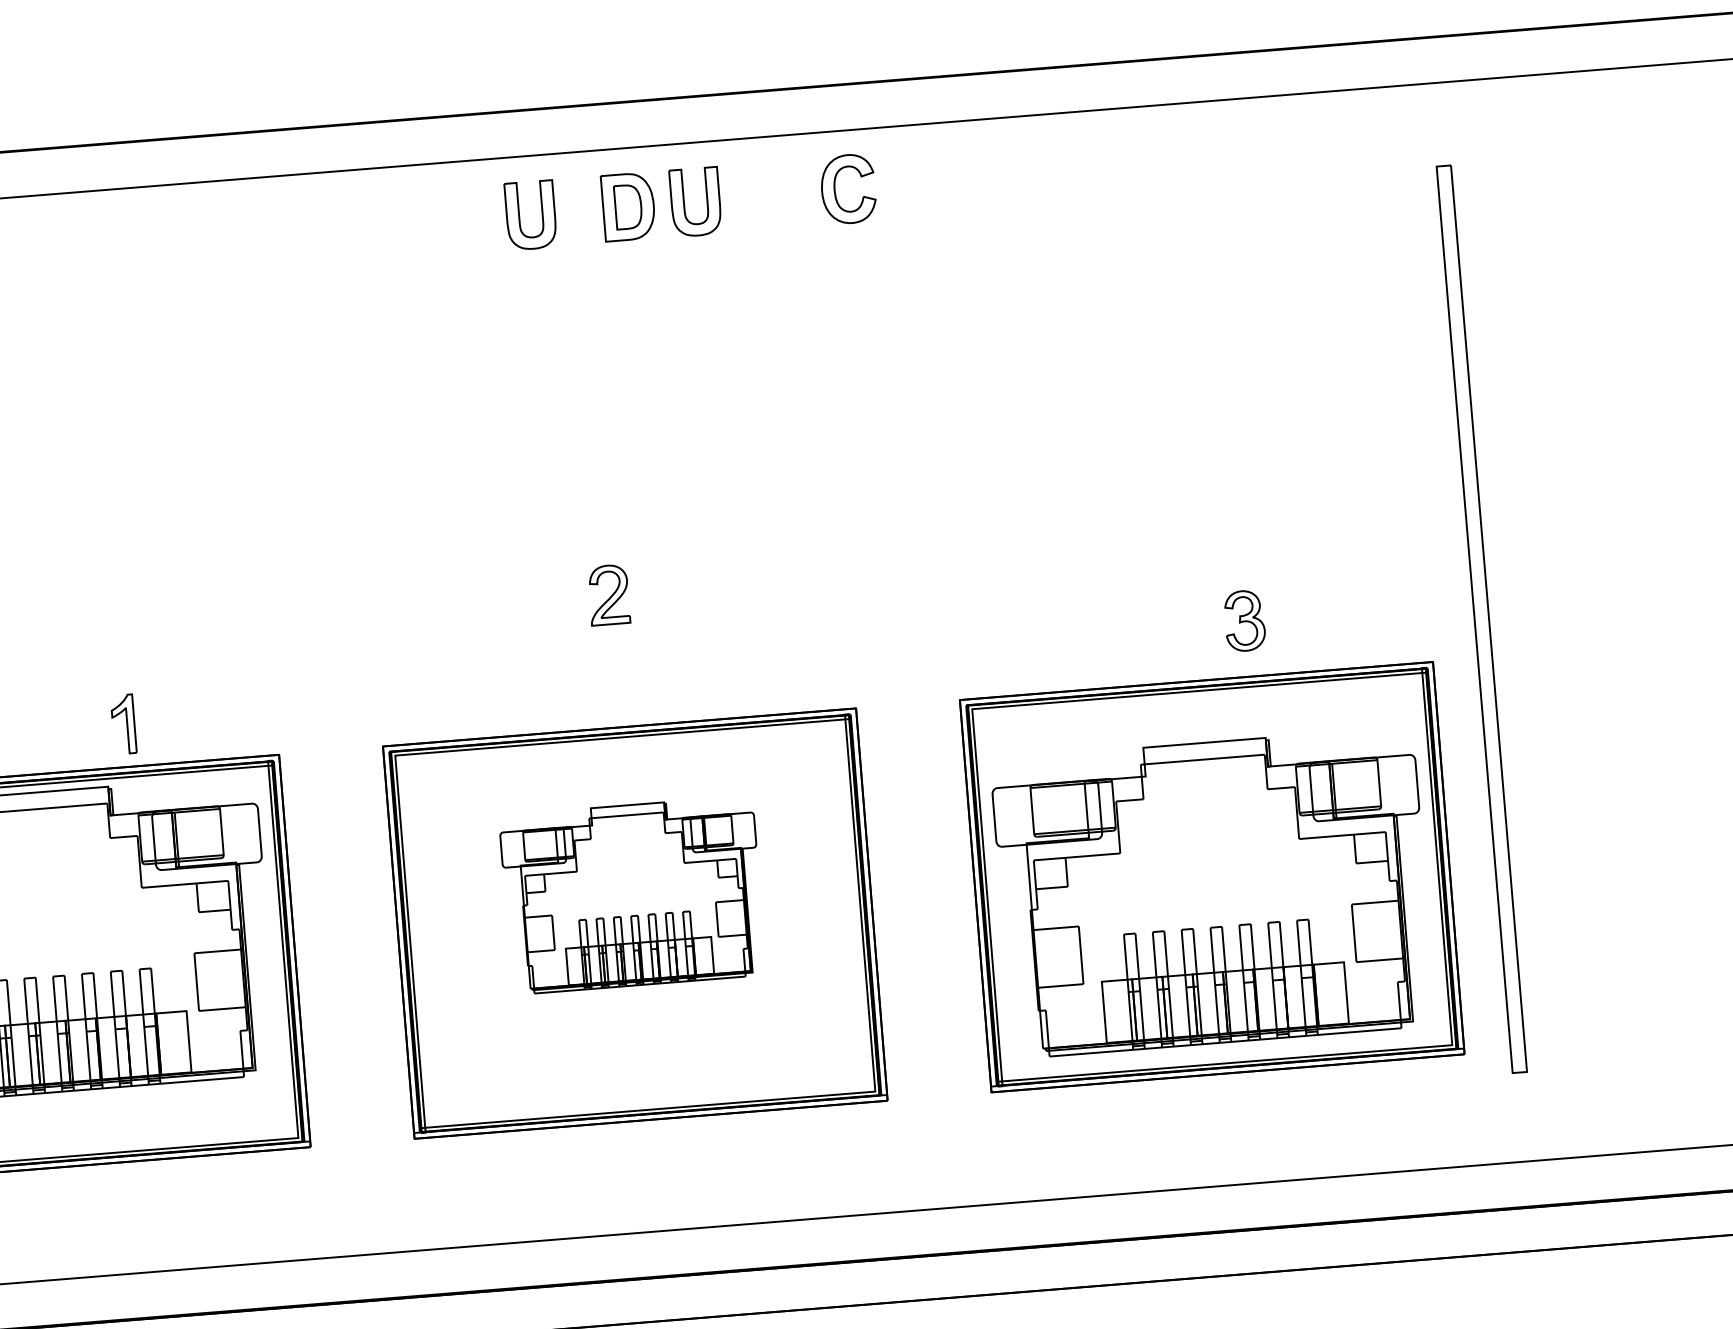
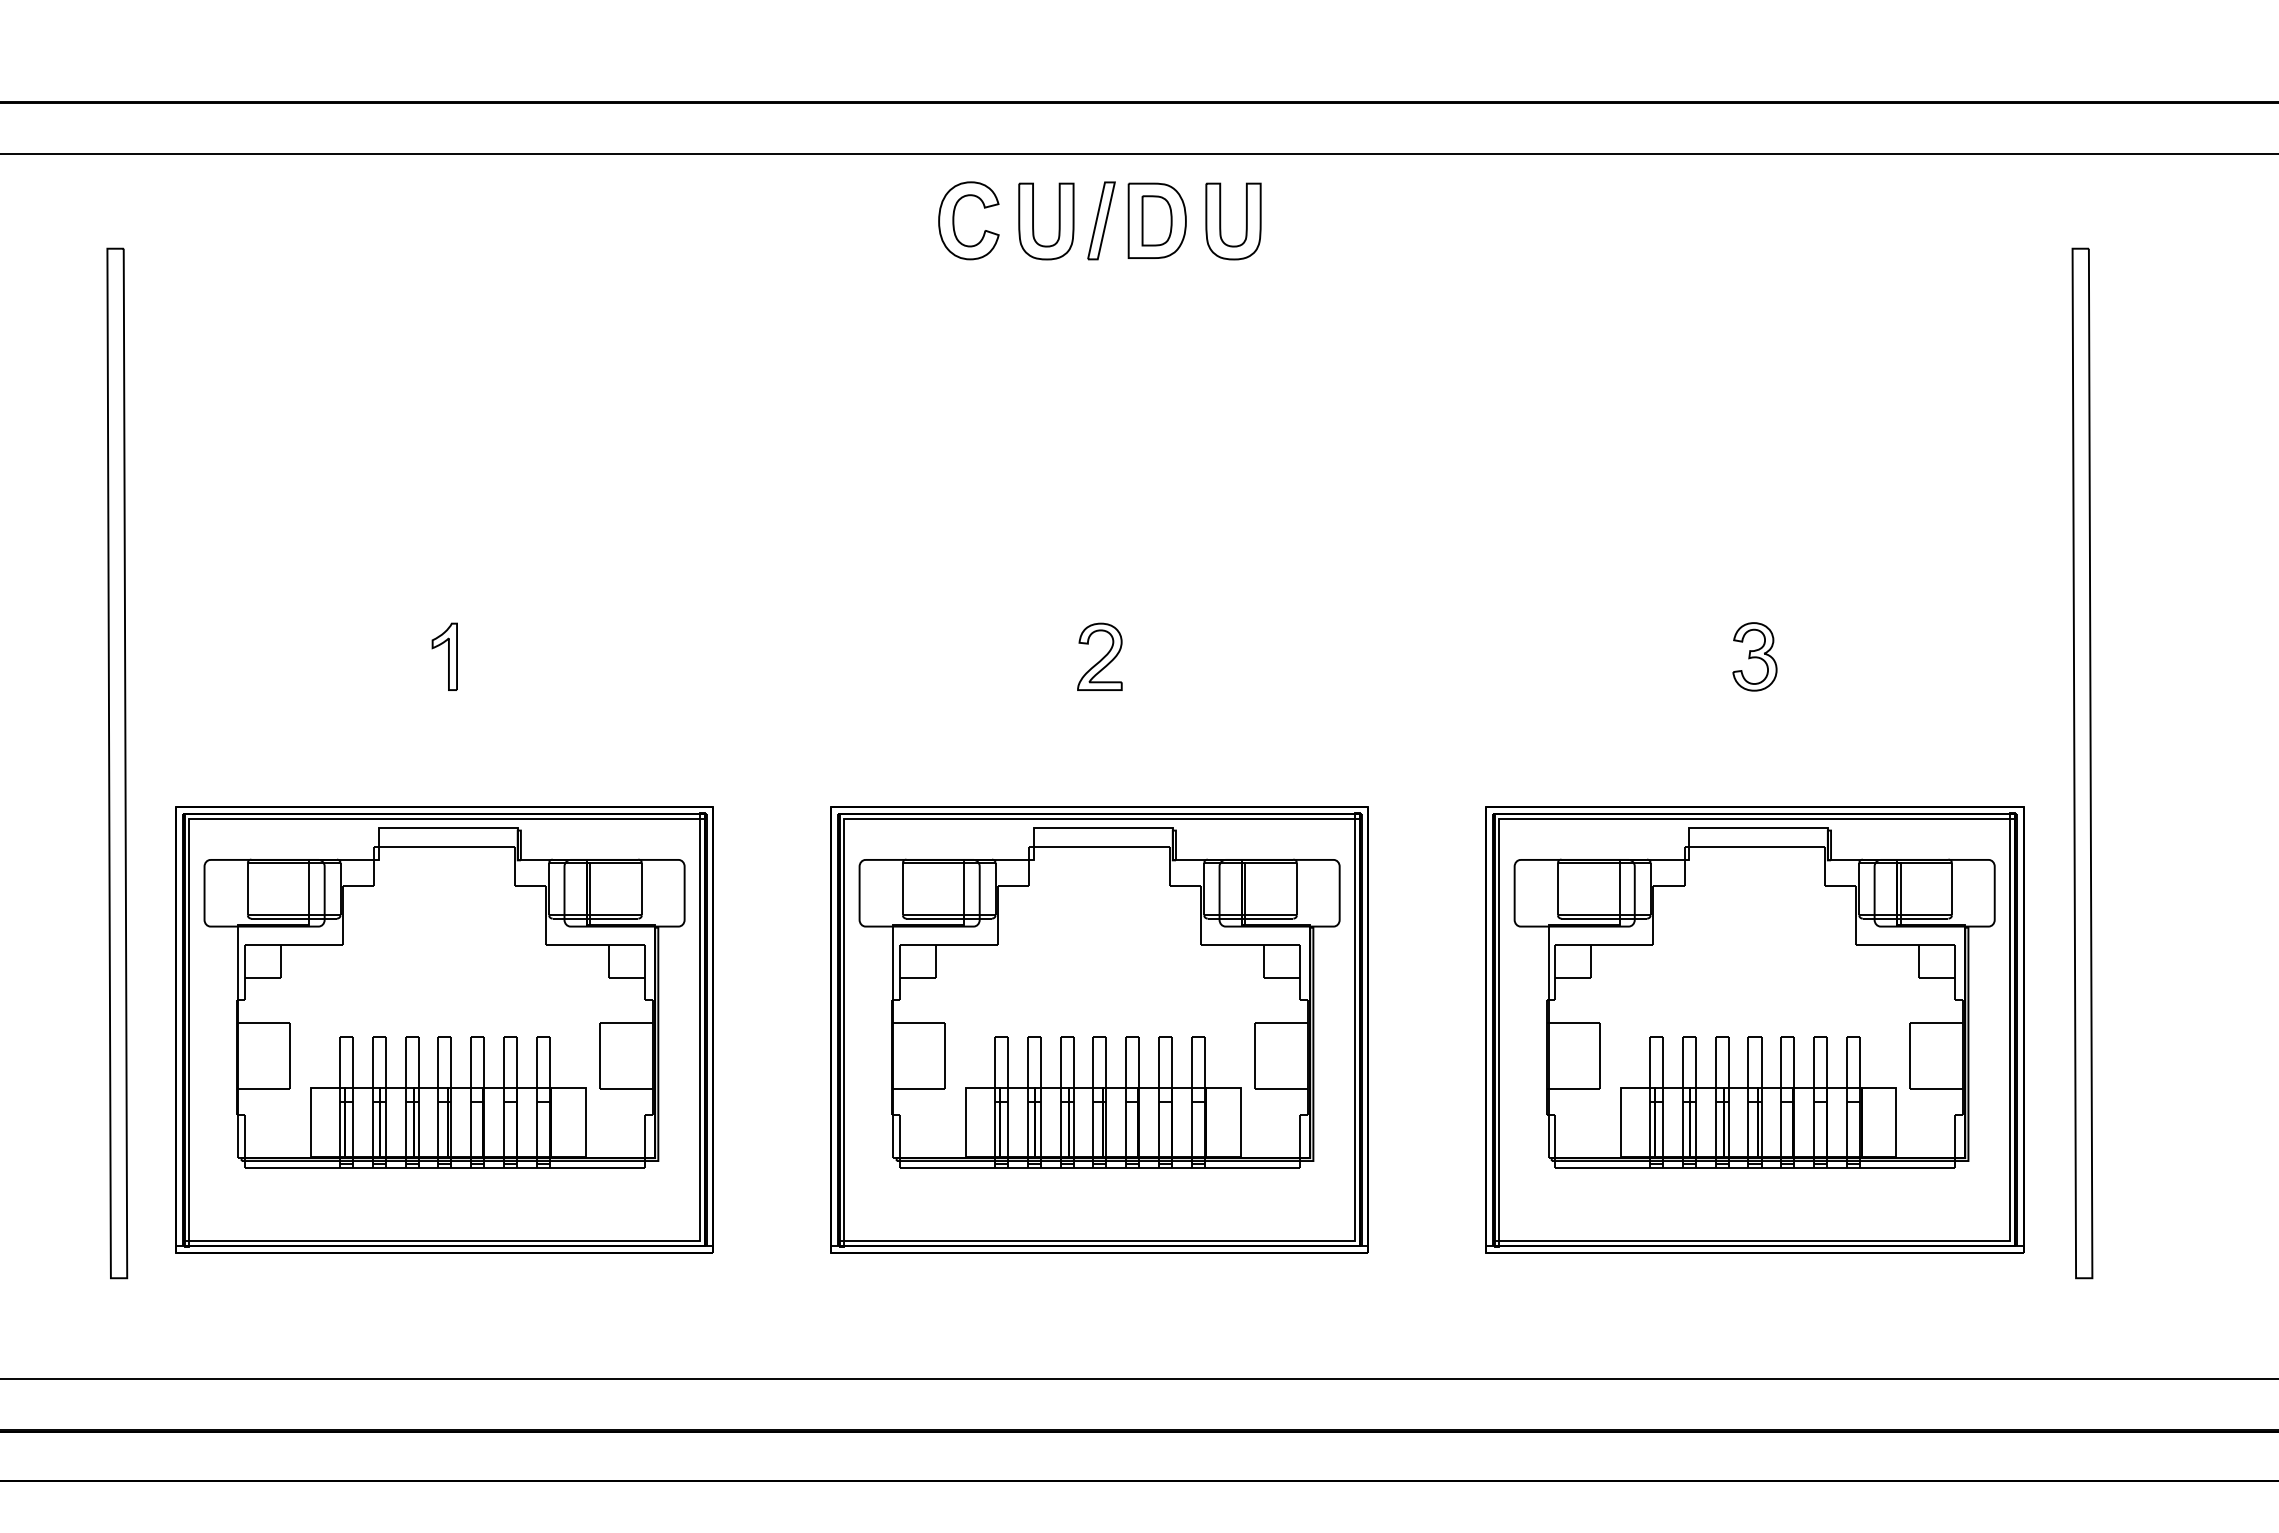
part: (835, 189) -> (954, 220), moved
part: (579, 210) -> (1101, 220), added
part: (1244, 620) -> (1754, 656), moved
part: (123, 724) -> (444, 656), moved
part: (1213, 892) -> (1754, 997), moved
part: (632, 895) -> (1099, 997), size x1.67

